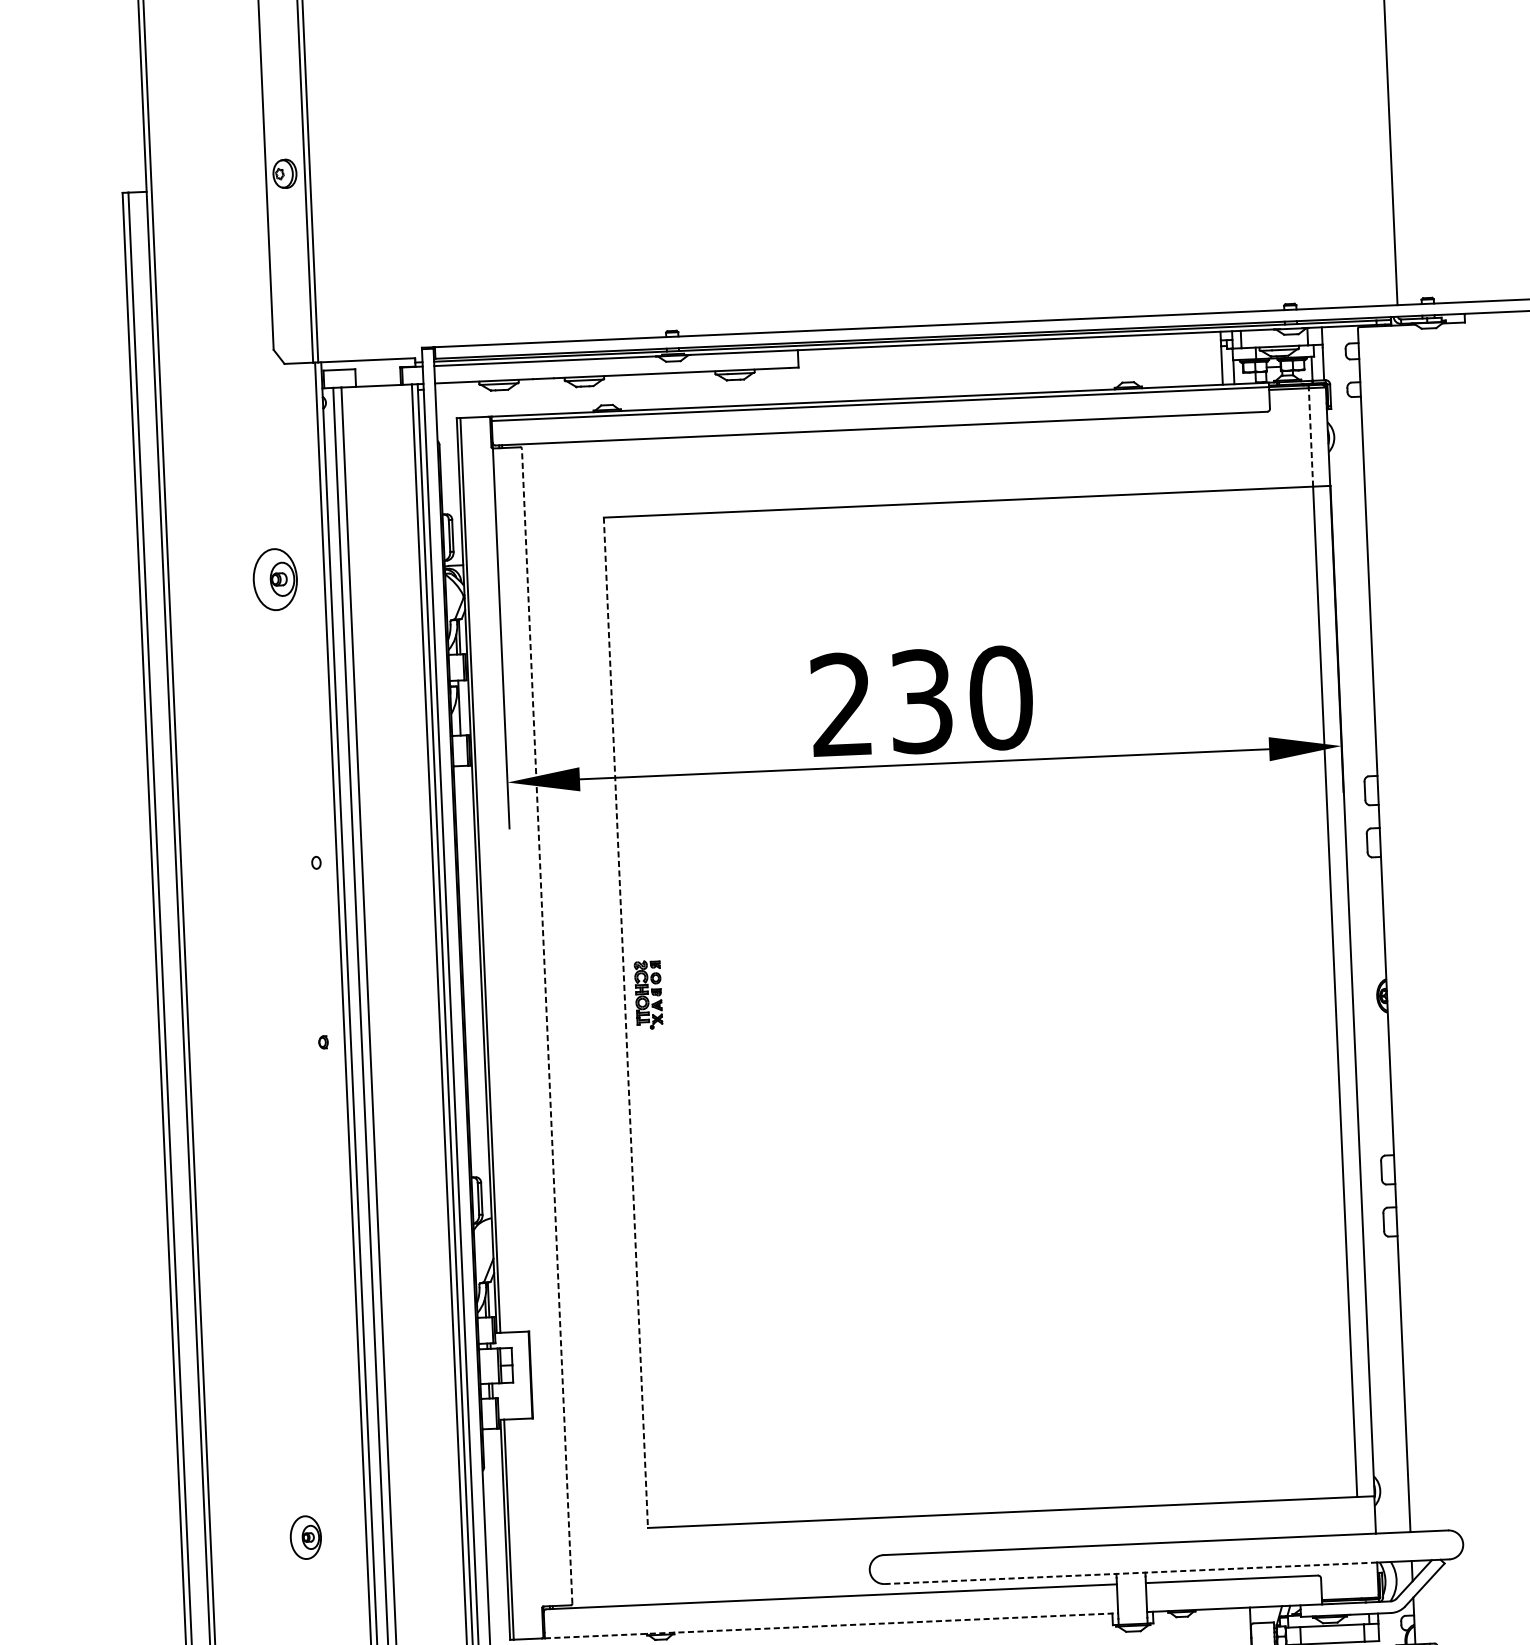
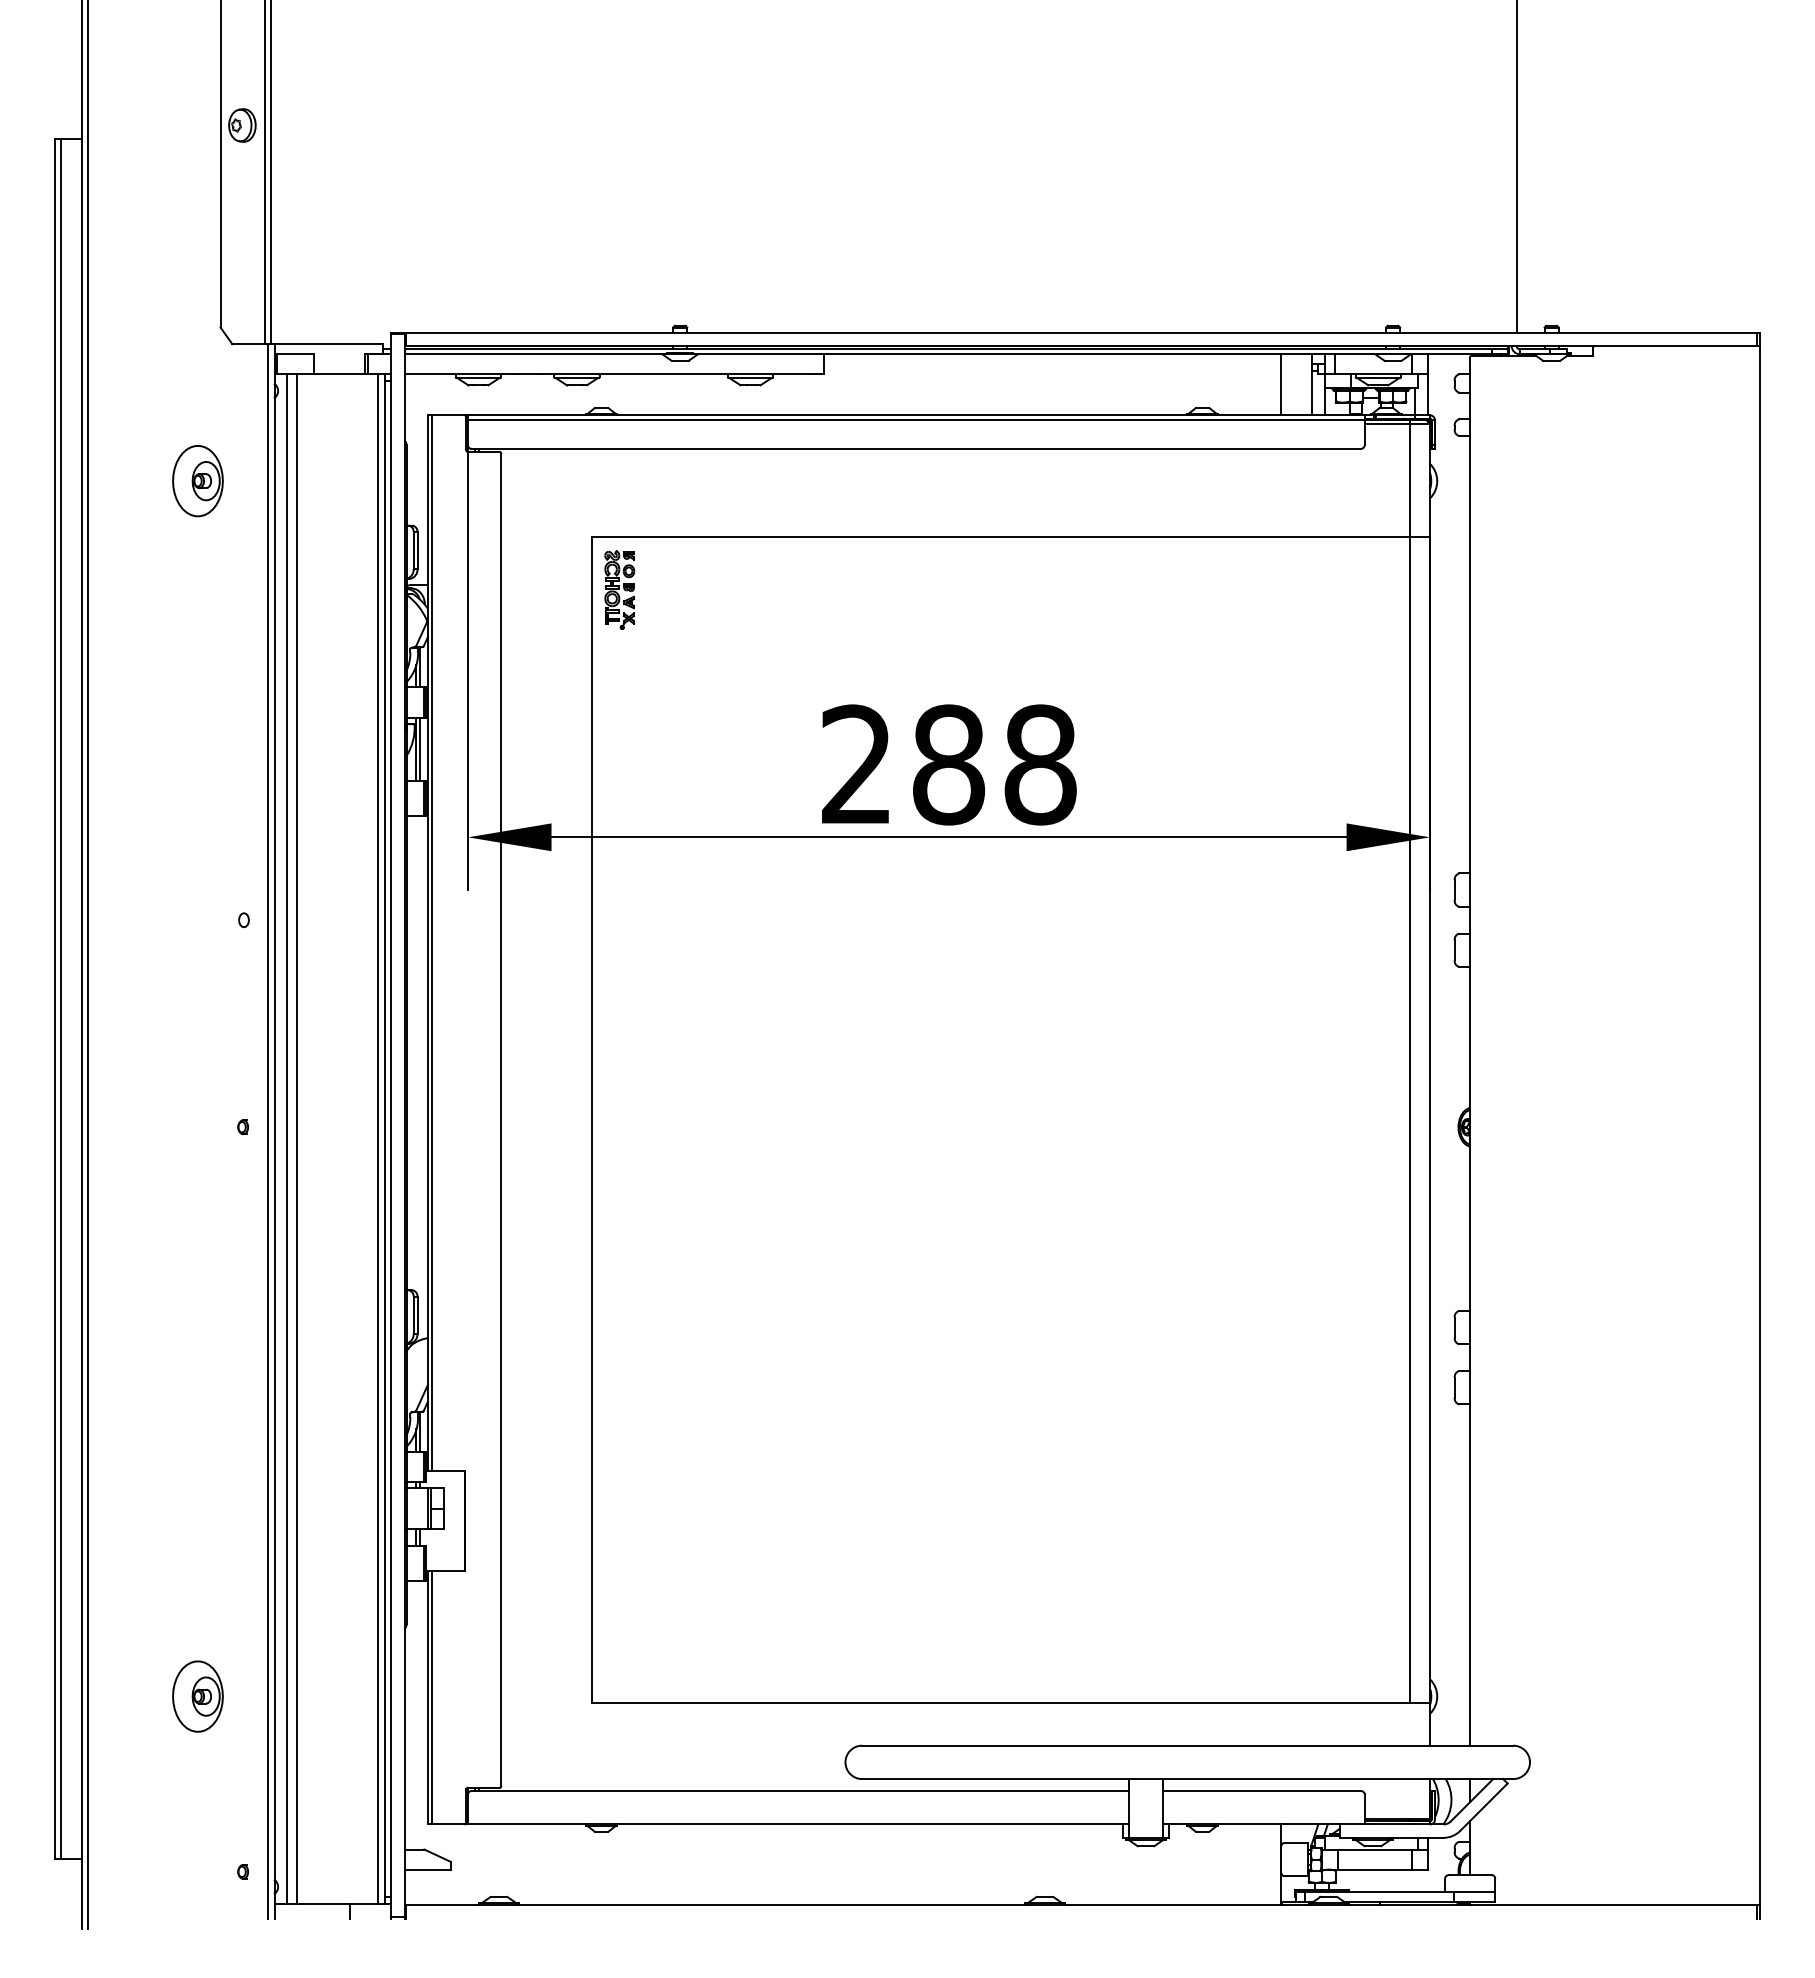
line: (1195, 359) -> (1281, 384), added
line: (1311, 437) -> (1410, 480), dashed -> solid
part: (274, 579) -> (197, 481), moved
text: (962, 699) -> (995, 764), 230 -> 288
line: (462, 708) -> (420, 749), added
part: (648, 994) -> (619, 589), moved
line: (626, 1022) -> (592, 1119), dashed -> solid
line: (547, 1025) -> (501, 1119), dashed -> solid
part: (305, 1537) -> (197, 1696), size x1.43
line: (1130, 1573) -> (1145, 1779), dashed -> solid
line: (831, 1625) -> (798, 1824), dashed -> solid

